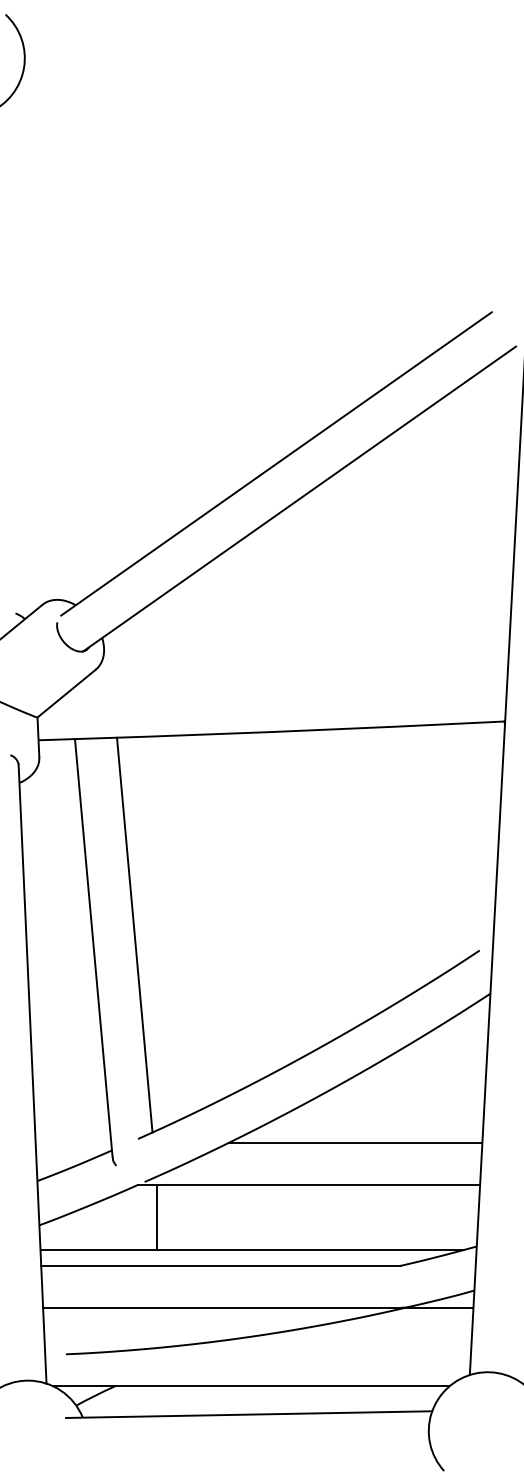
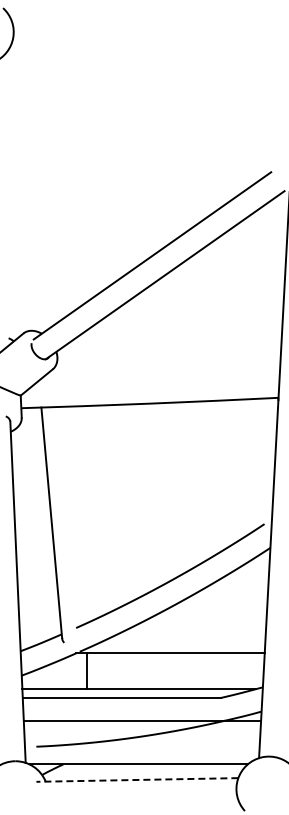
line: (135, 934) -> (74, 515), removed
line: (356, 1143) -> (196, 630), removed
line: (249, 1413) -> (137, 779), solid -> dashed

